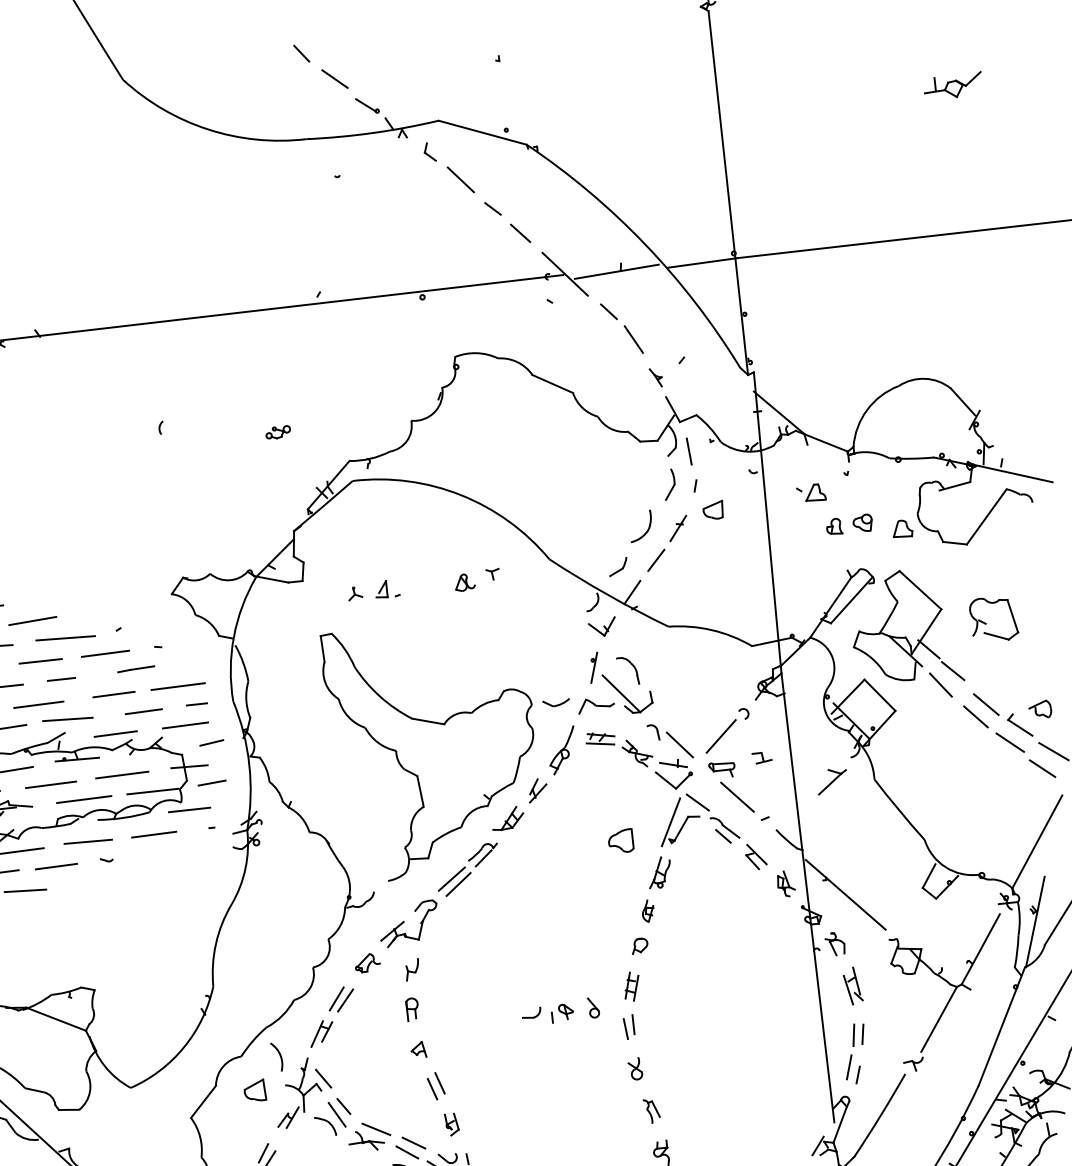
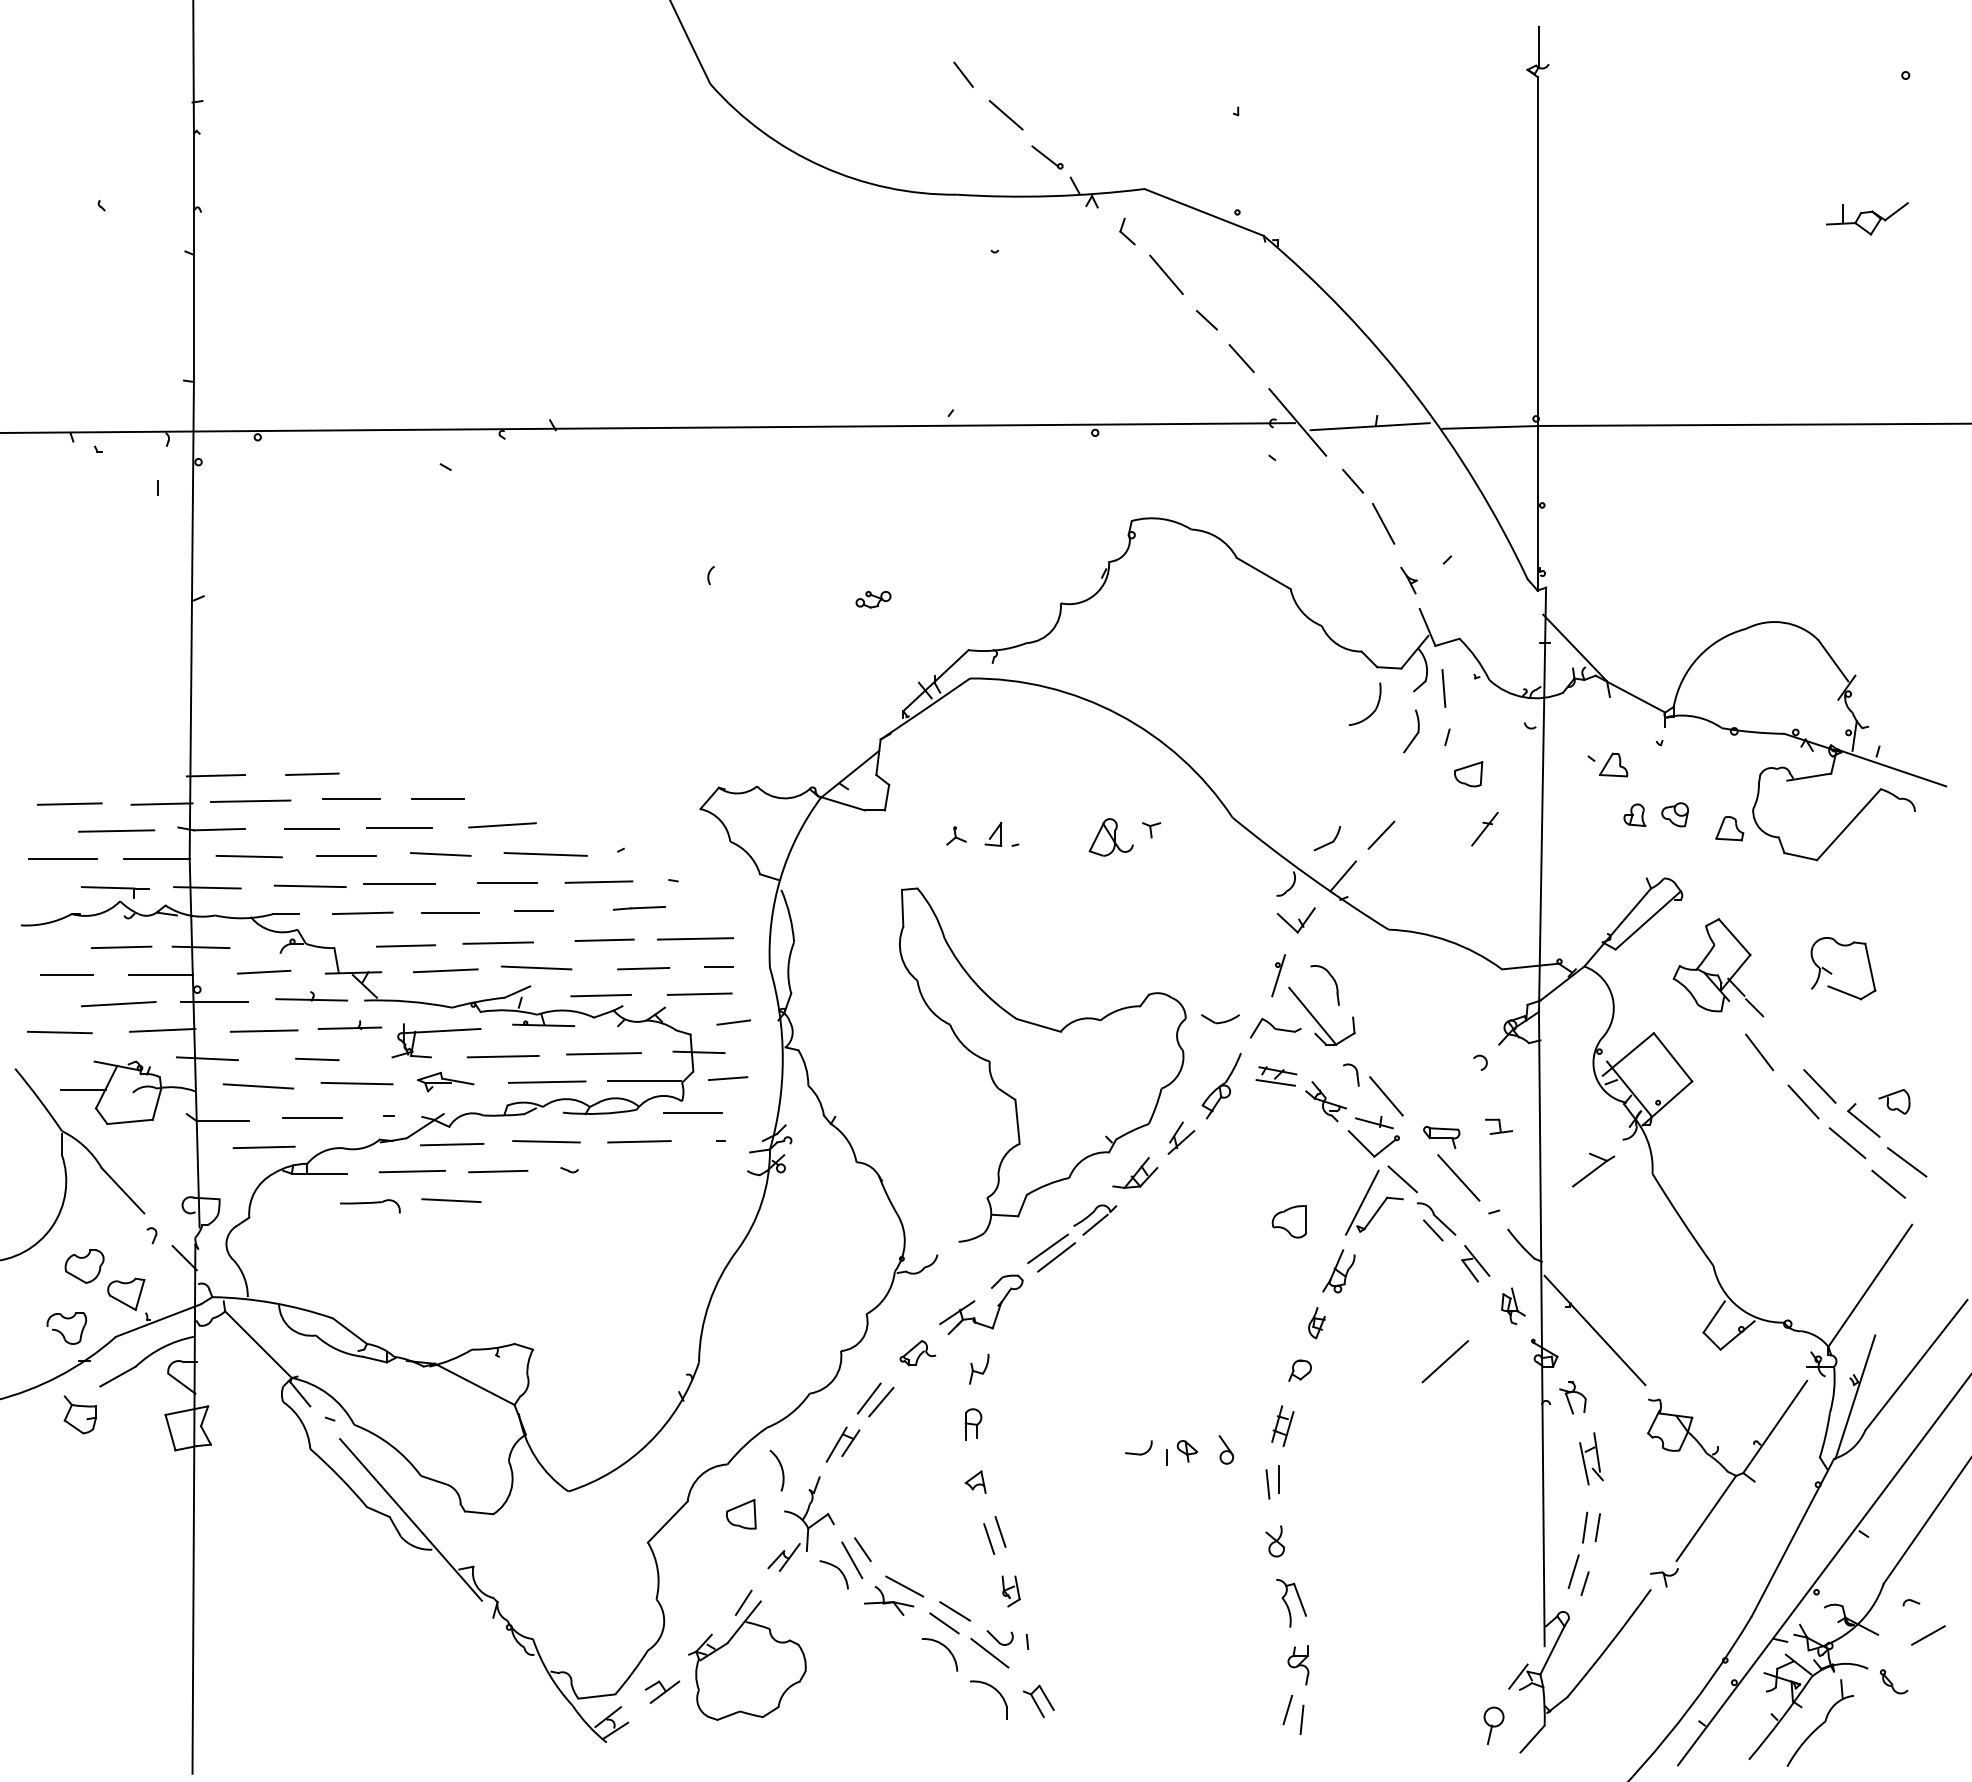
part: (677, 528) -> (1484, 828), moved
part: (647, 529) -> (1373, 710), moved
part: (464, 582) -> (1110, 836), size x1.6
part: (905, 628) -> (1718, 967), size x0.6
line: (721, 736) -> (1445, 1361), moved
line: (323, 1078) -> (838, 1507), removed
part: (651, 1110) -> (1291, 1602), size x1.4

